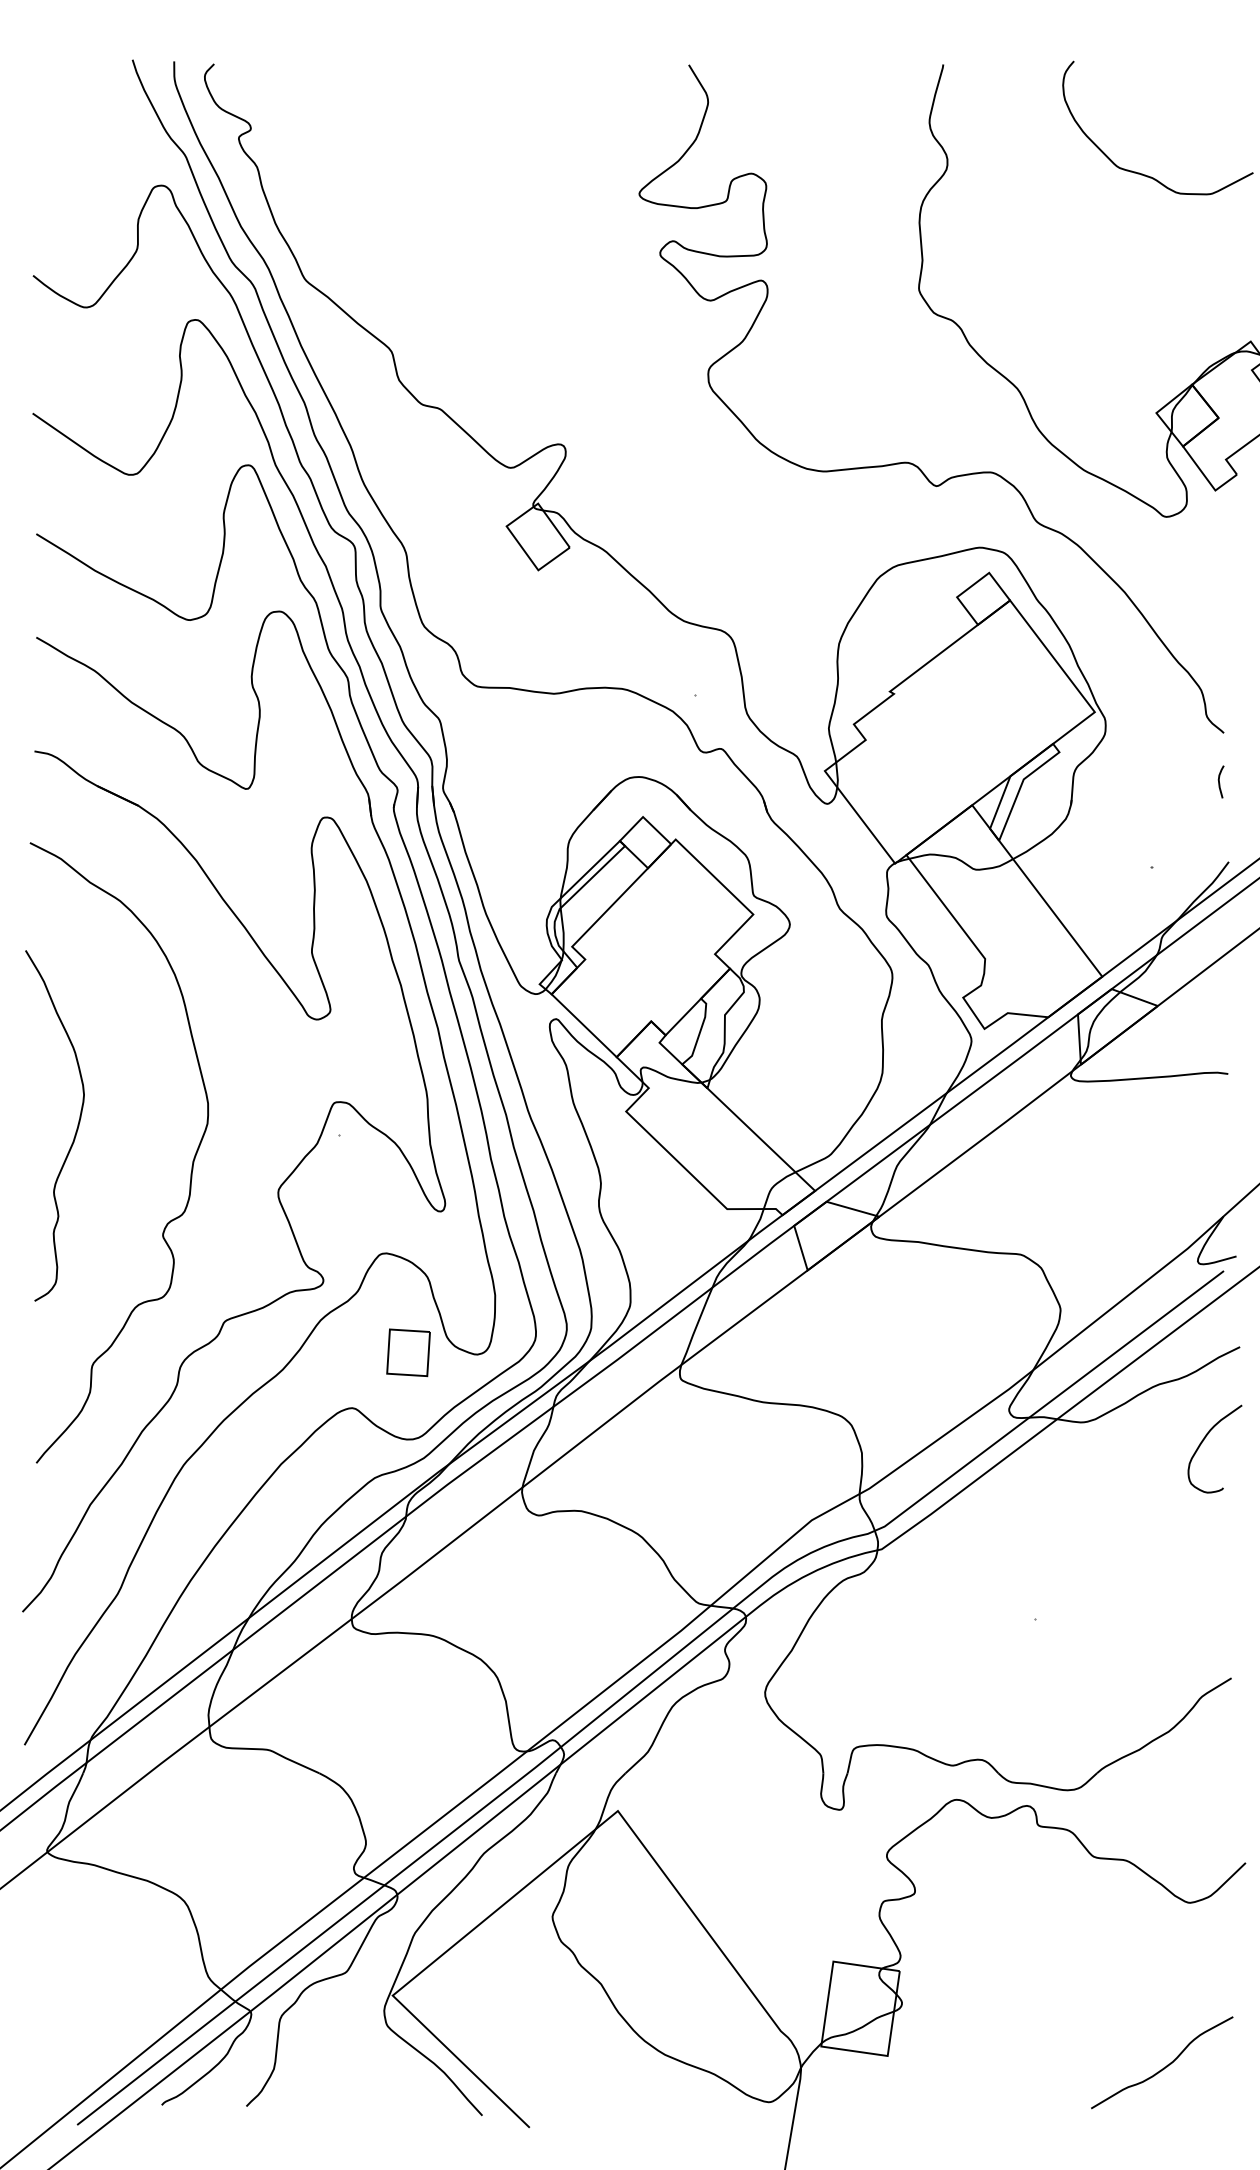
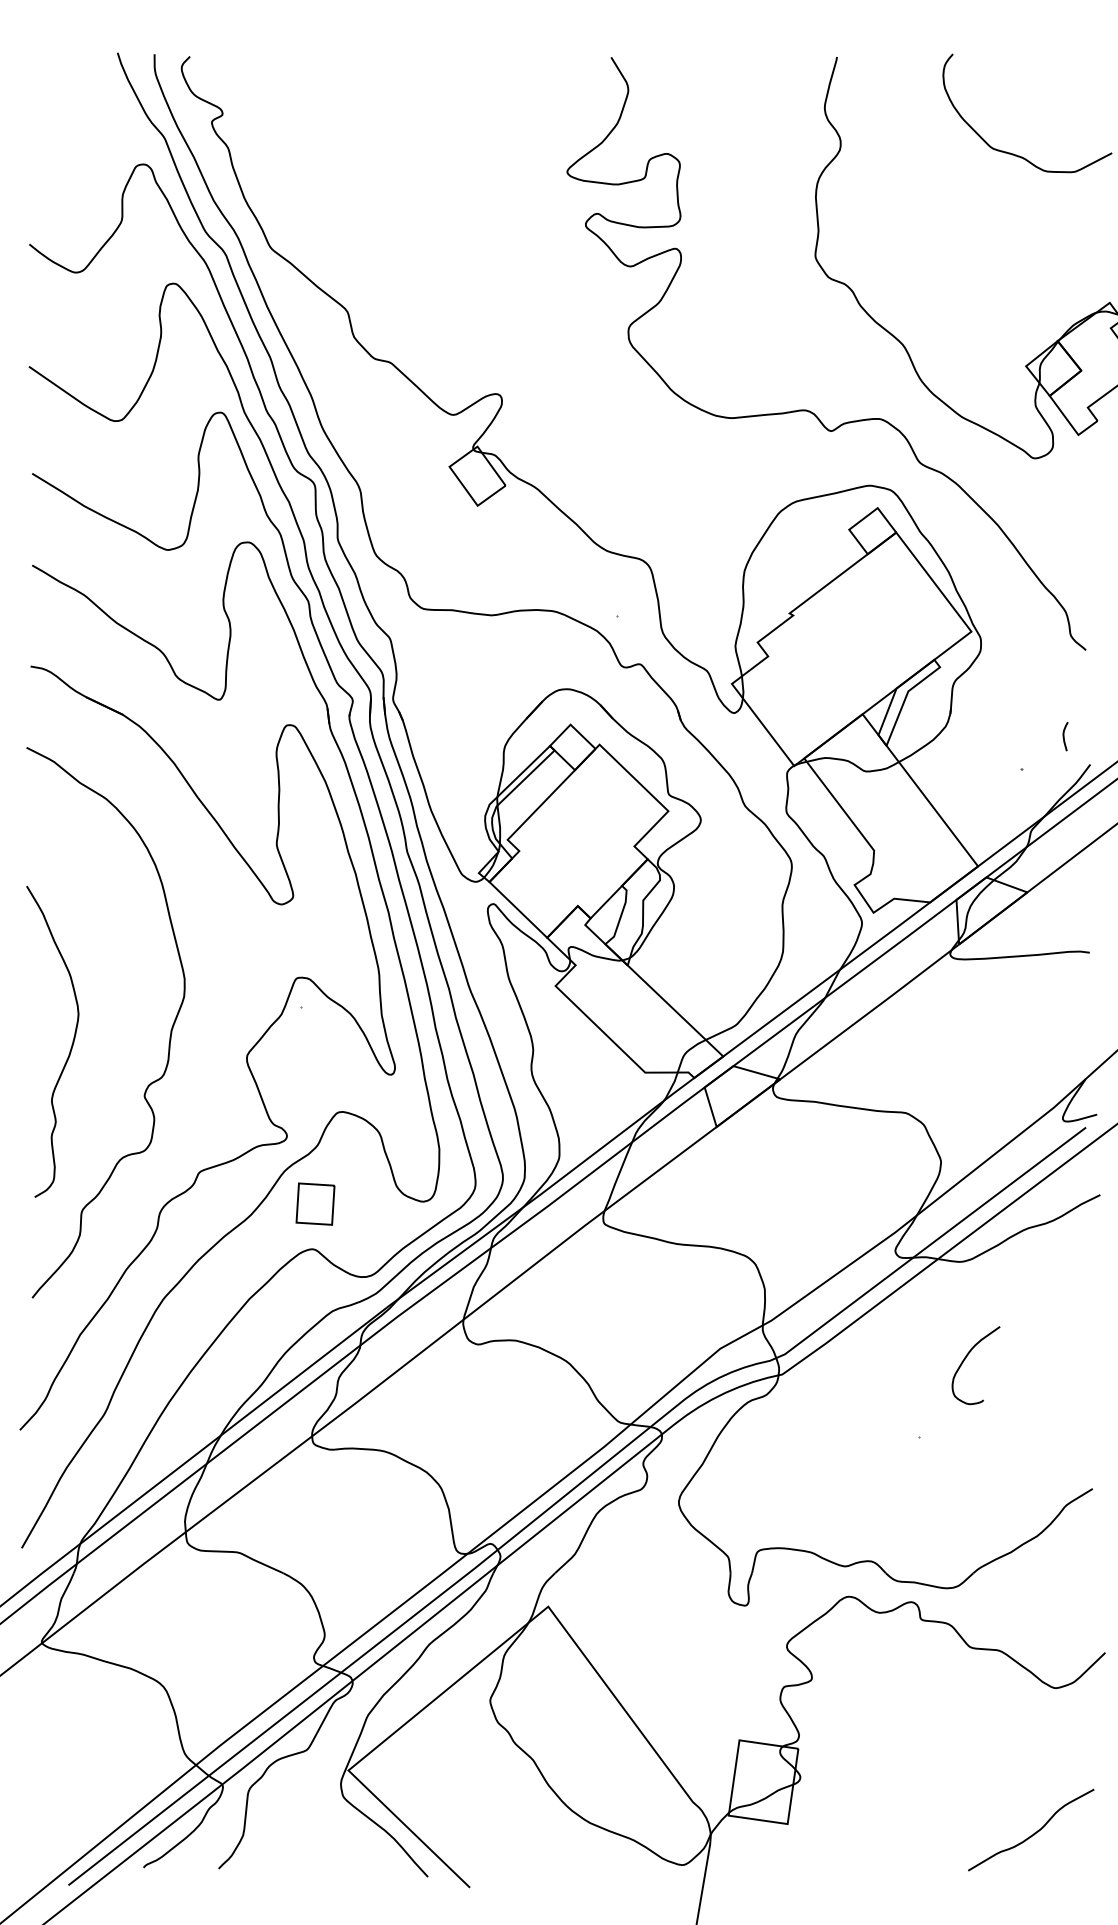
curve: (1219, 781) -> (1064, 736), moved
curve: (74, 1132) -> (70, 1047), moved
part: (408, 1352) -> (315, 1203), moved
curve: (1204, 1441) -> (966, 1358), moved

